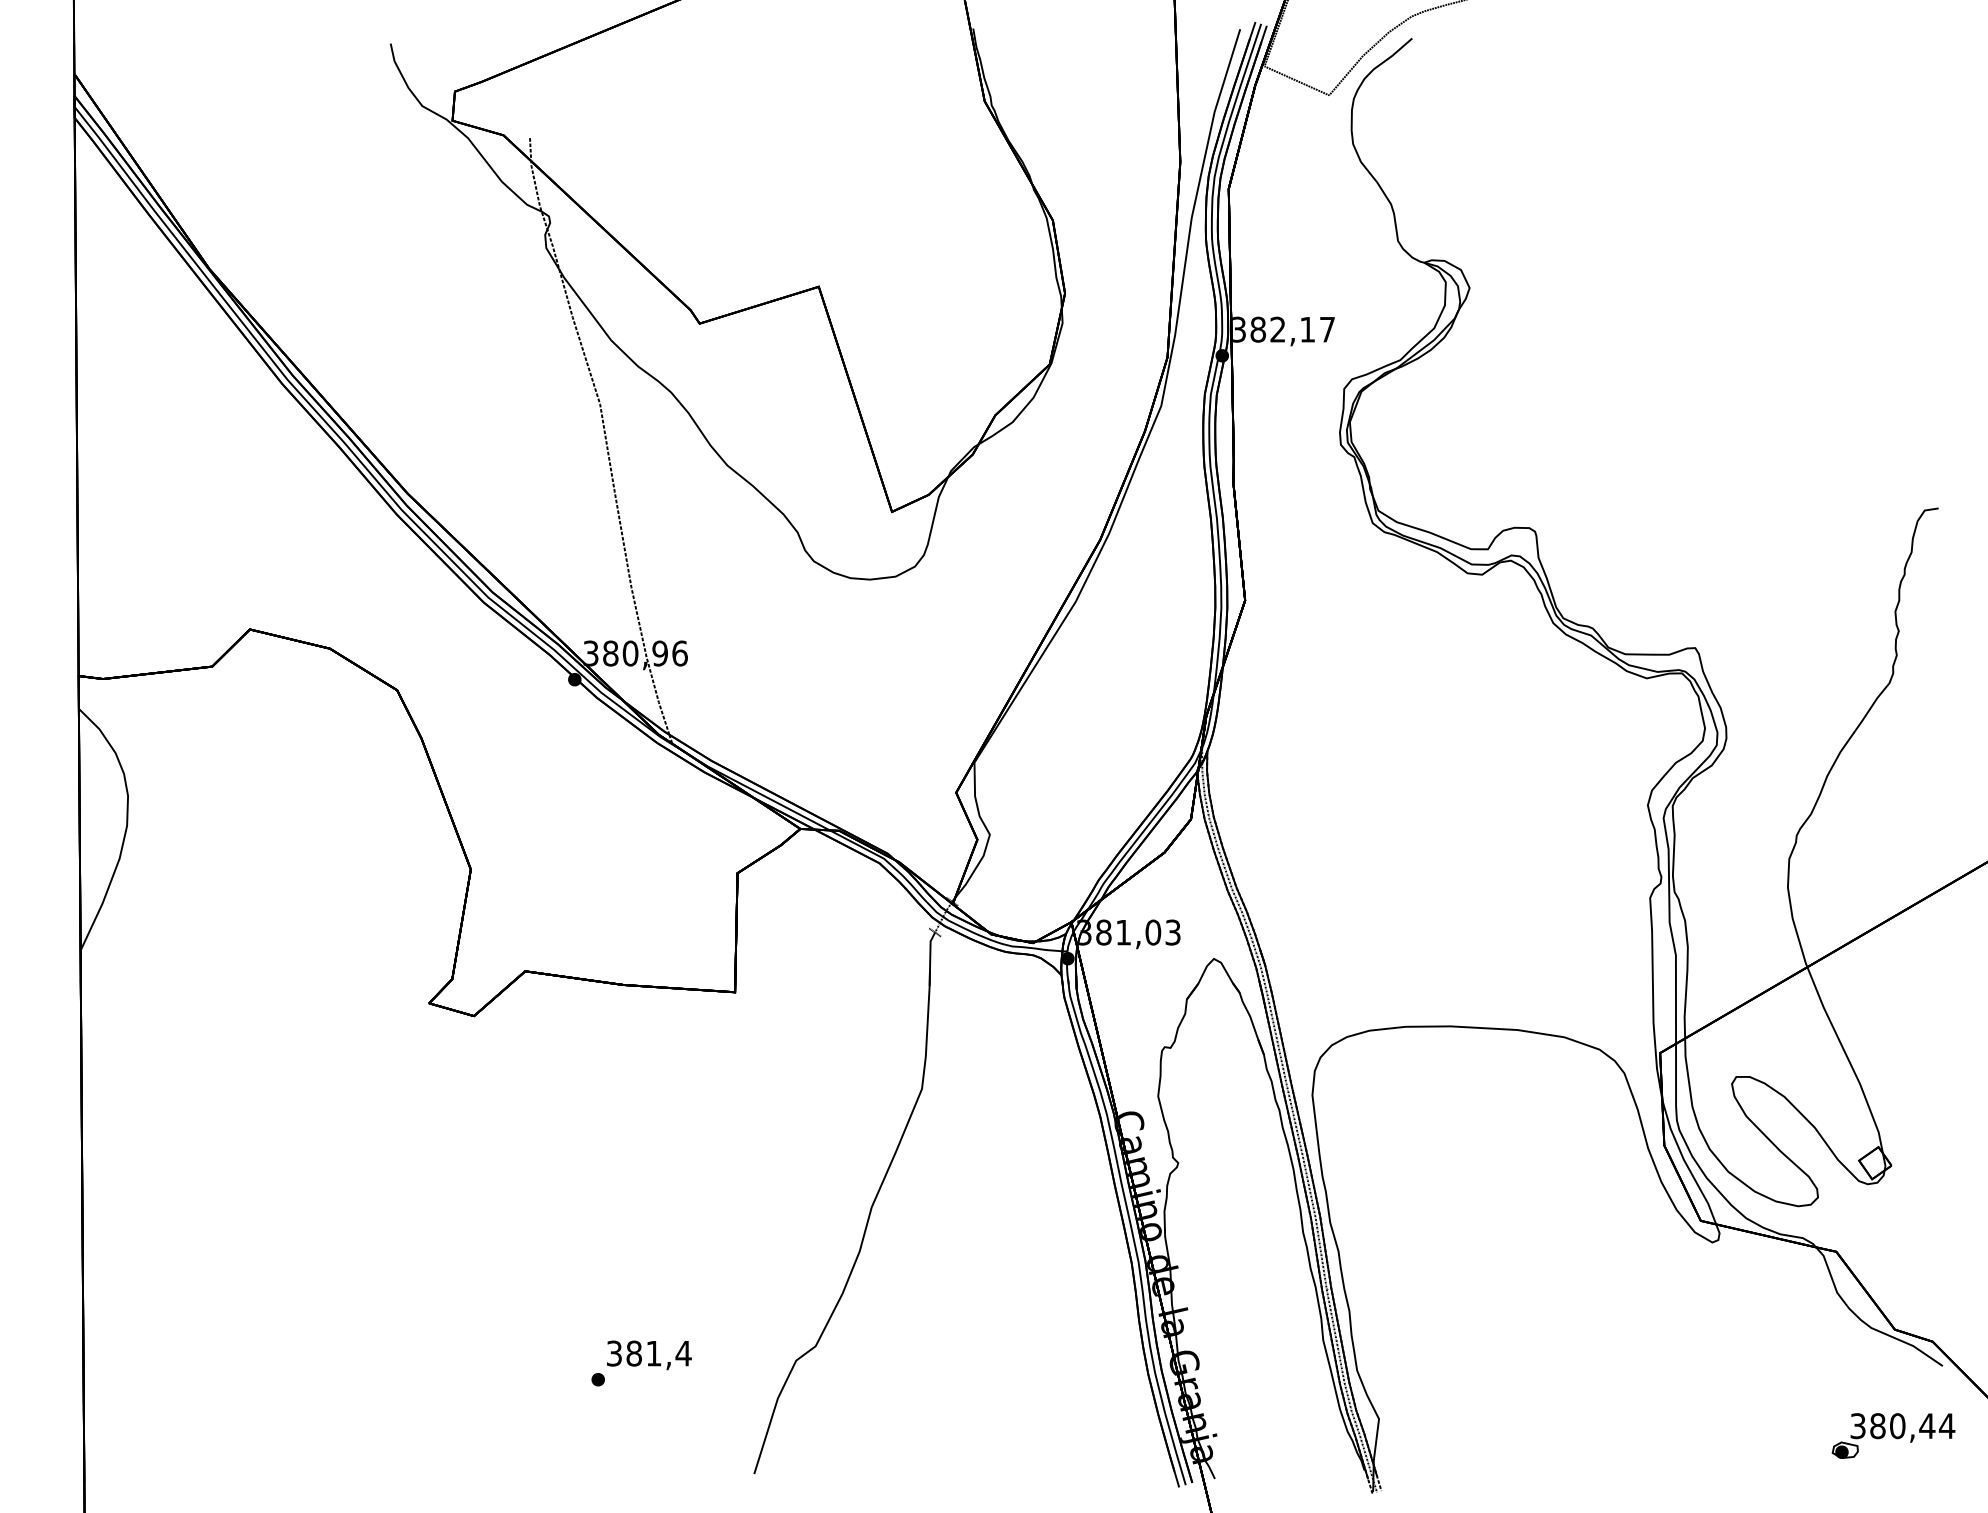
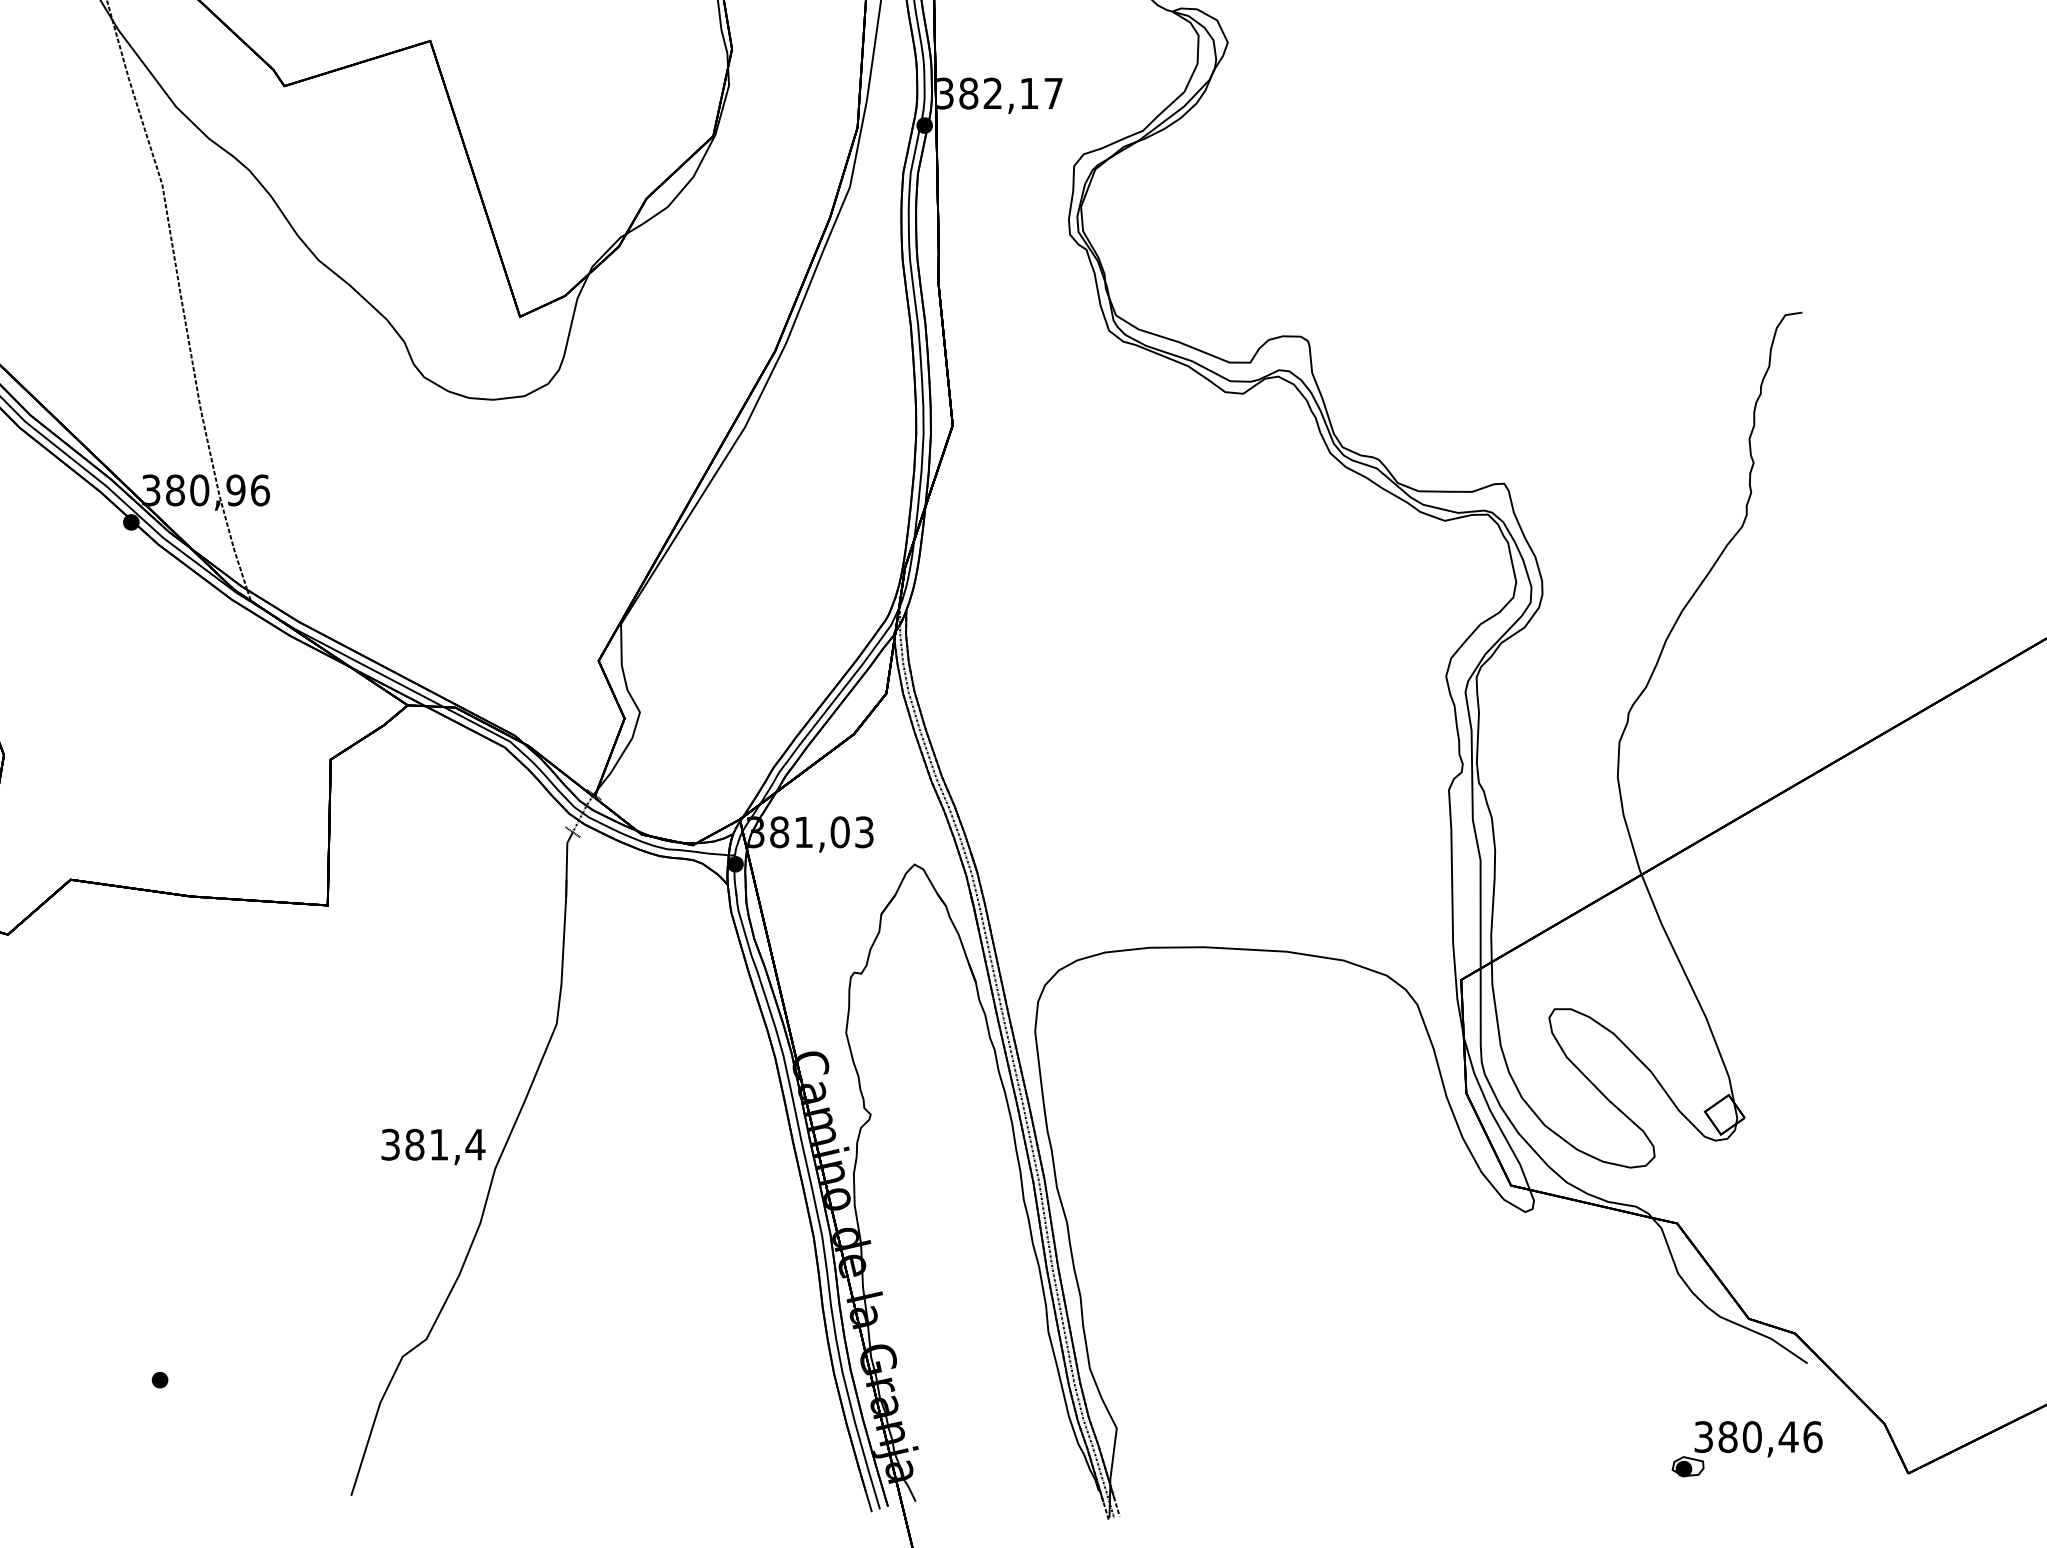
text: (649, 1355) -> (433, 1147), moved
text: (1946, 1426) -> (1812, 1437), 380,44 -> 380,46

